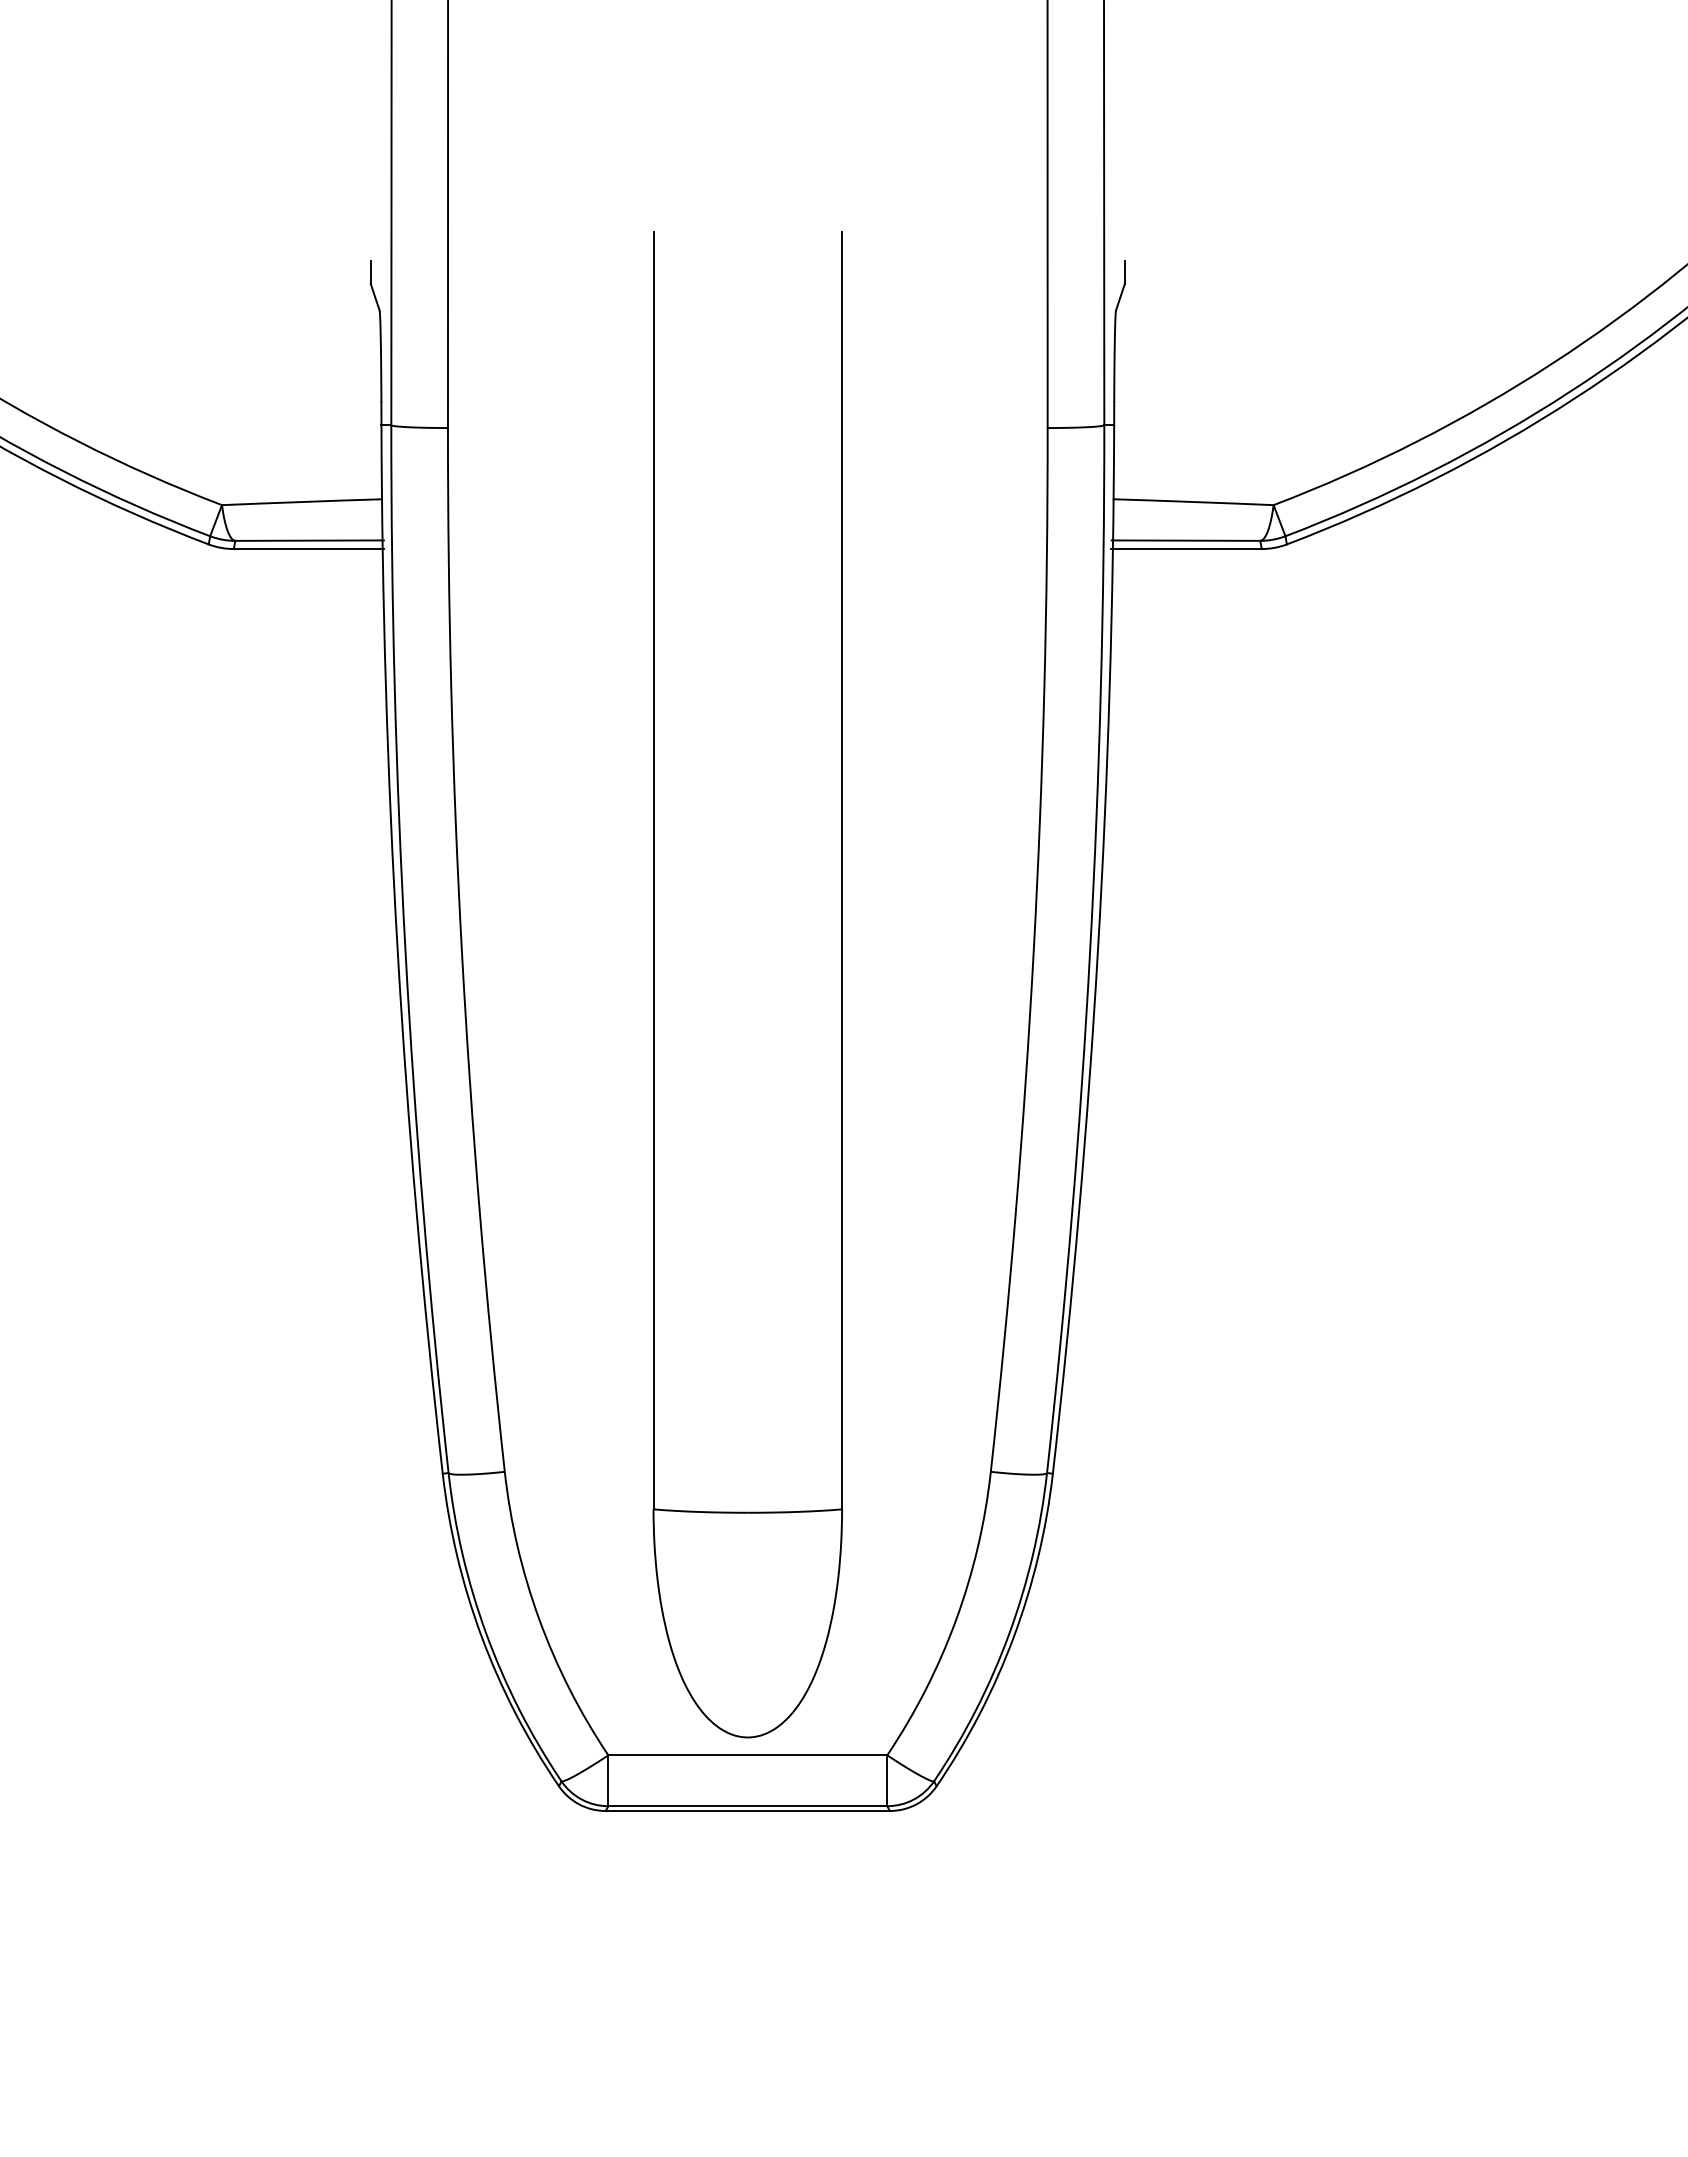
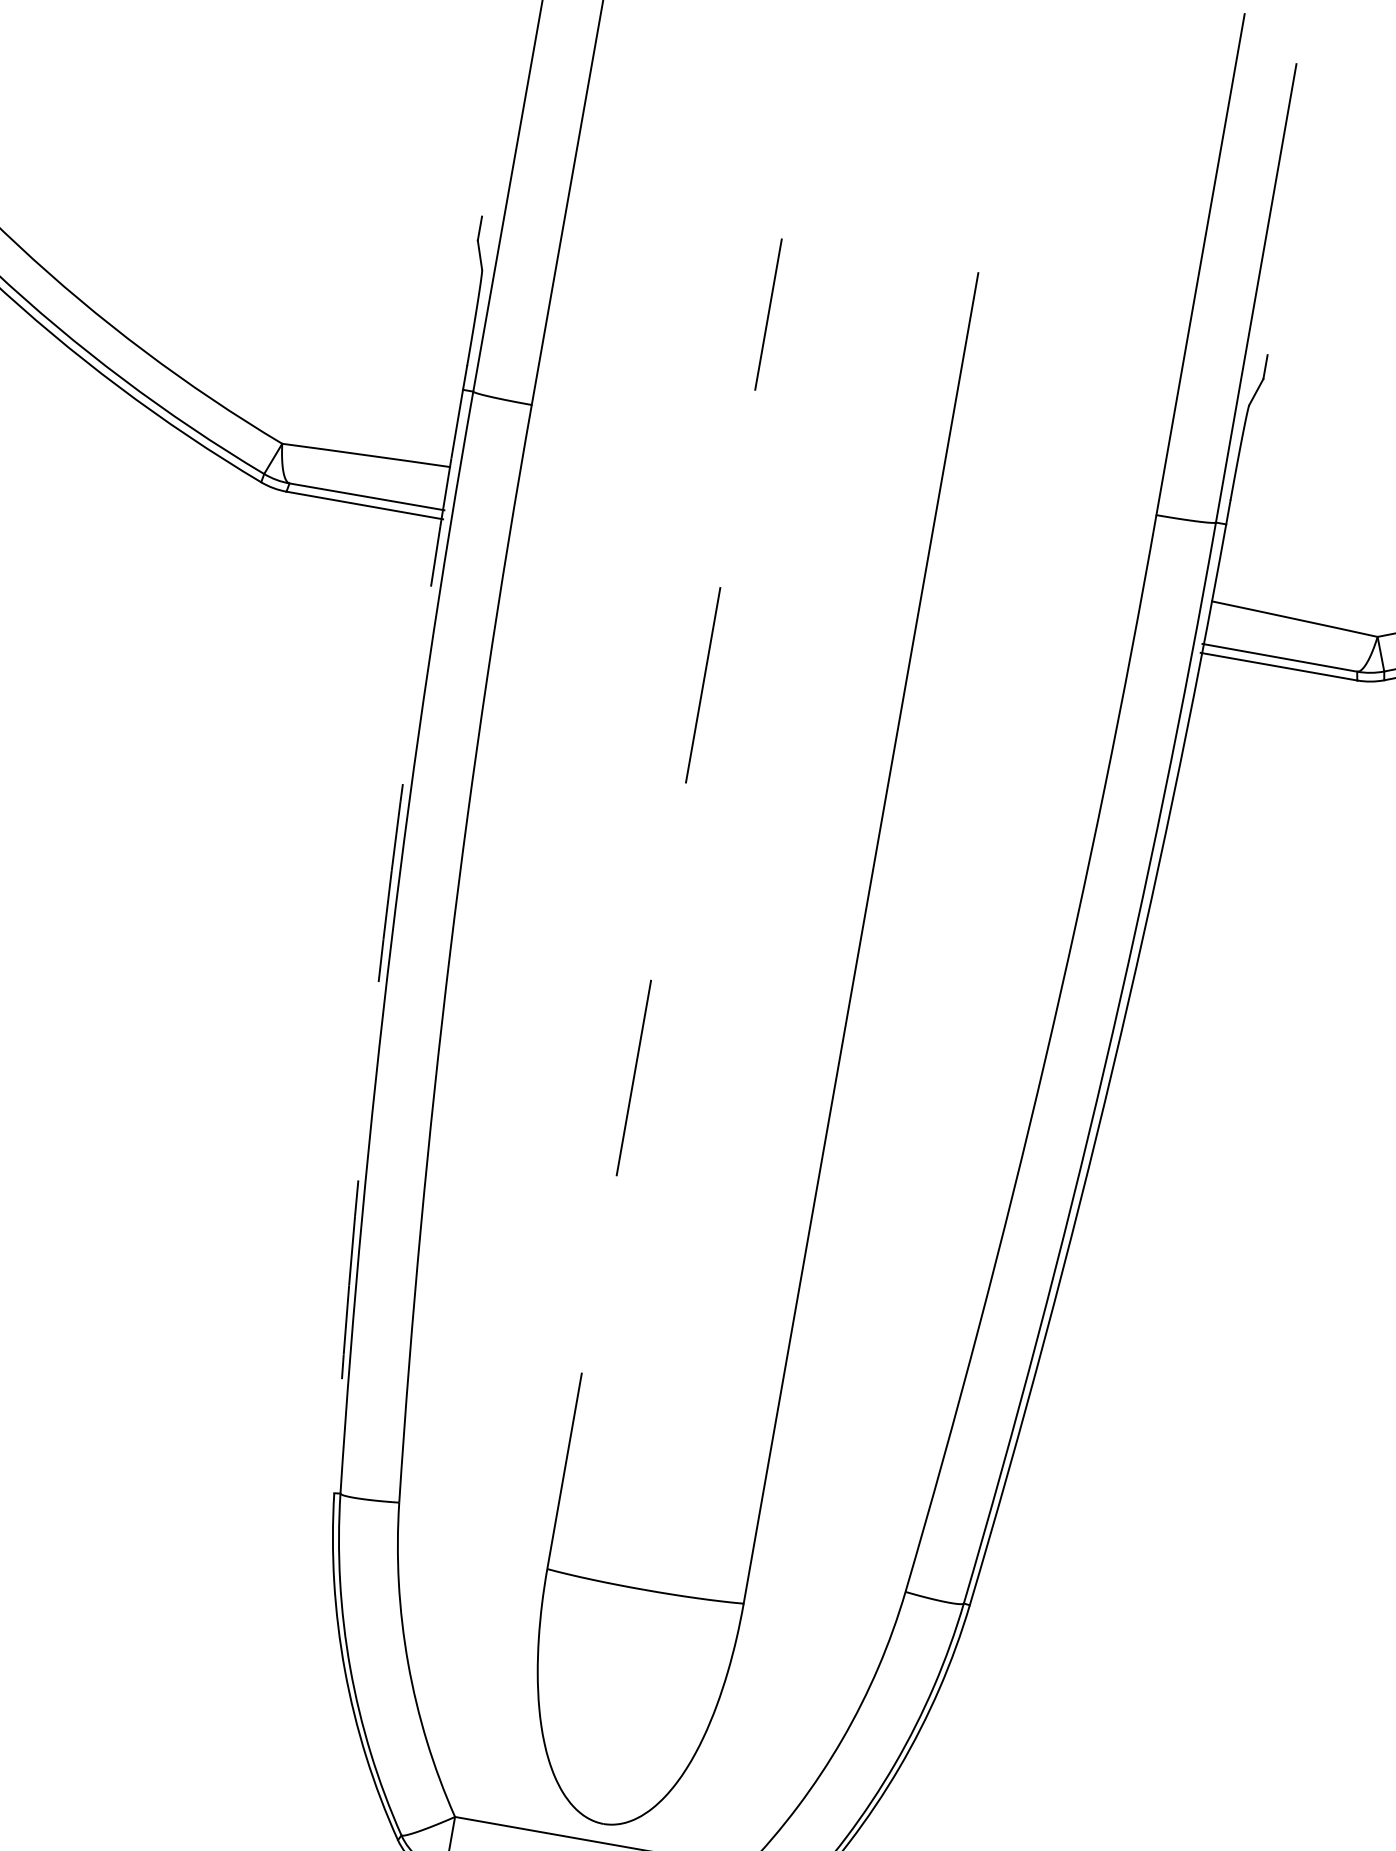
line: (653, 870) -> (664, 903), solid -> dashed
arc: (397, 950) -> (383, 939), solid -> dashed

